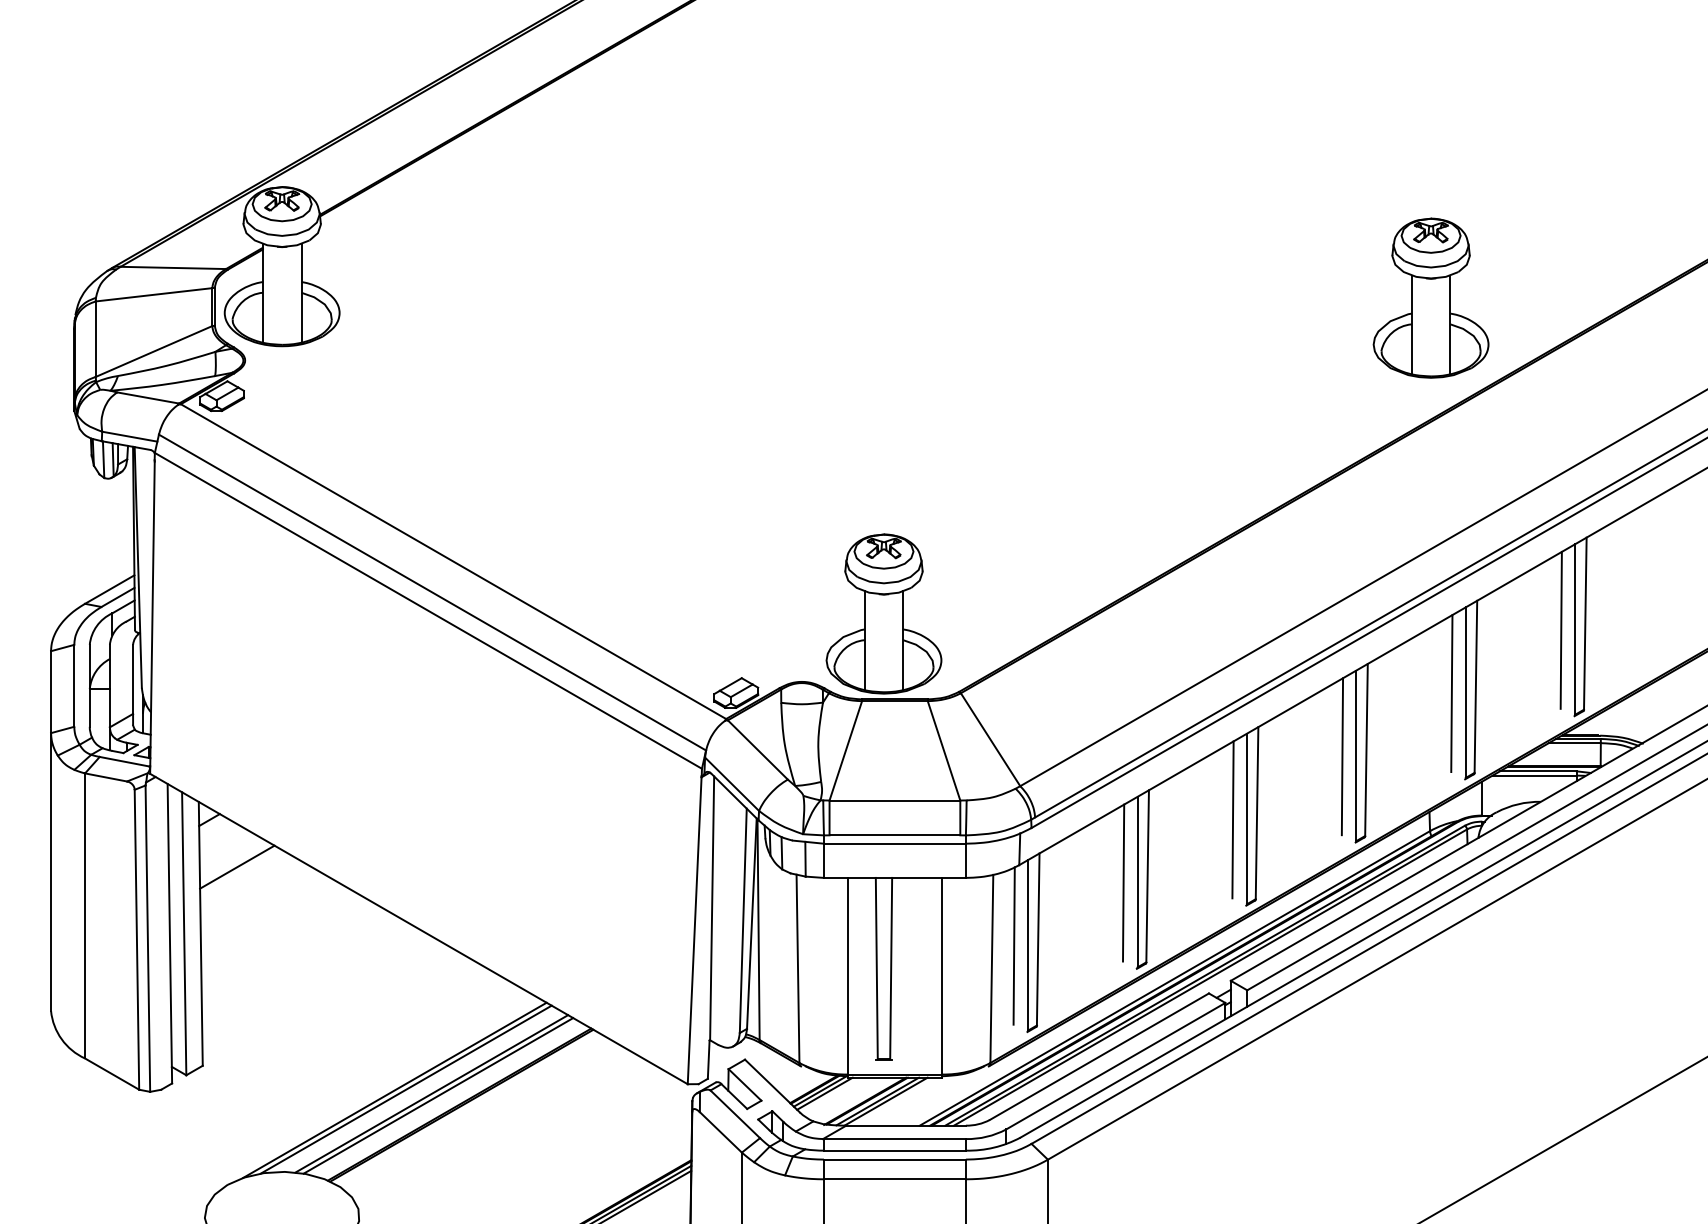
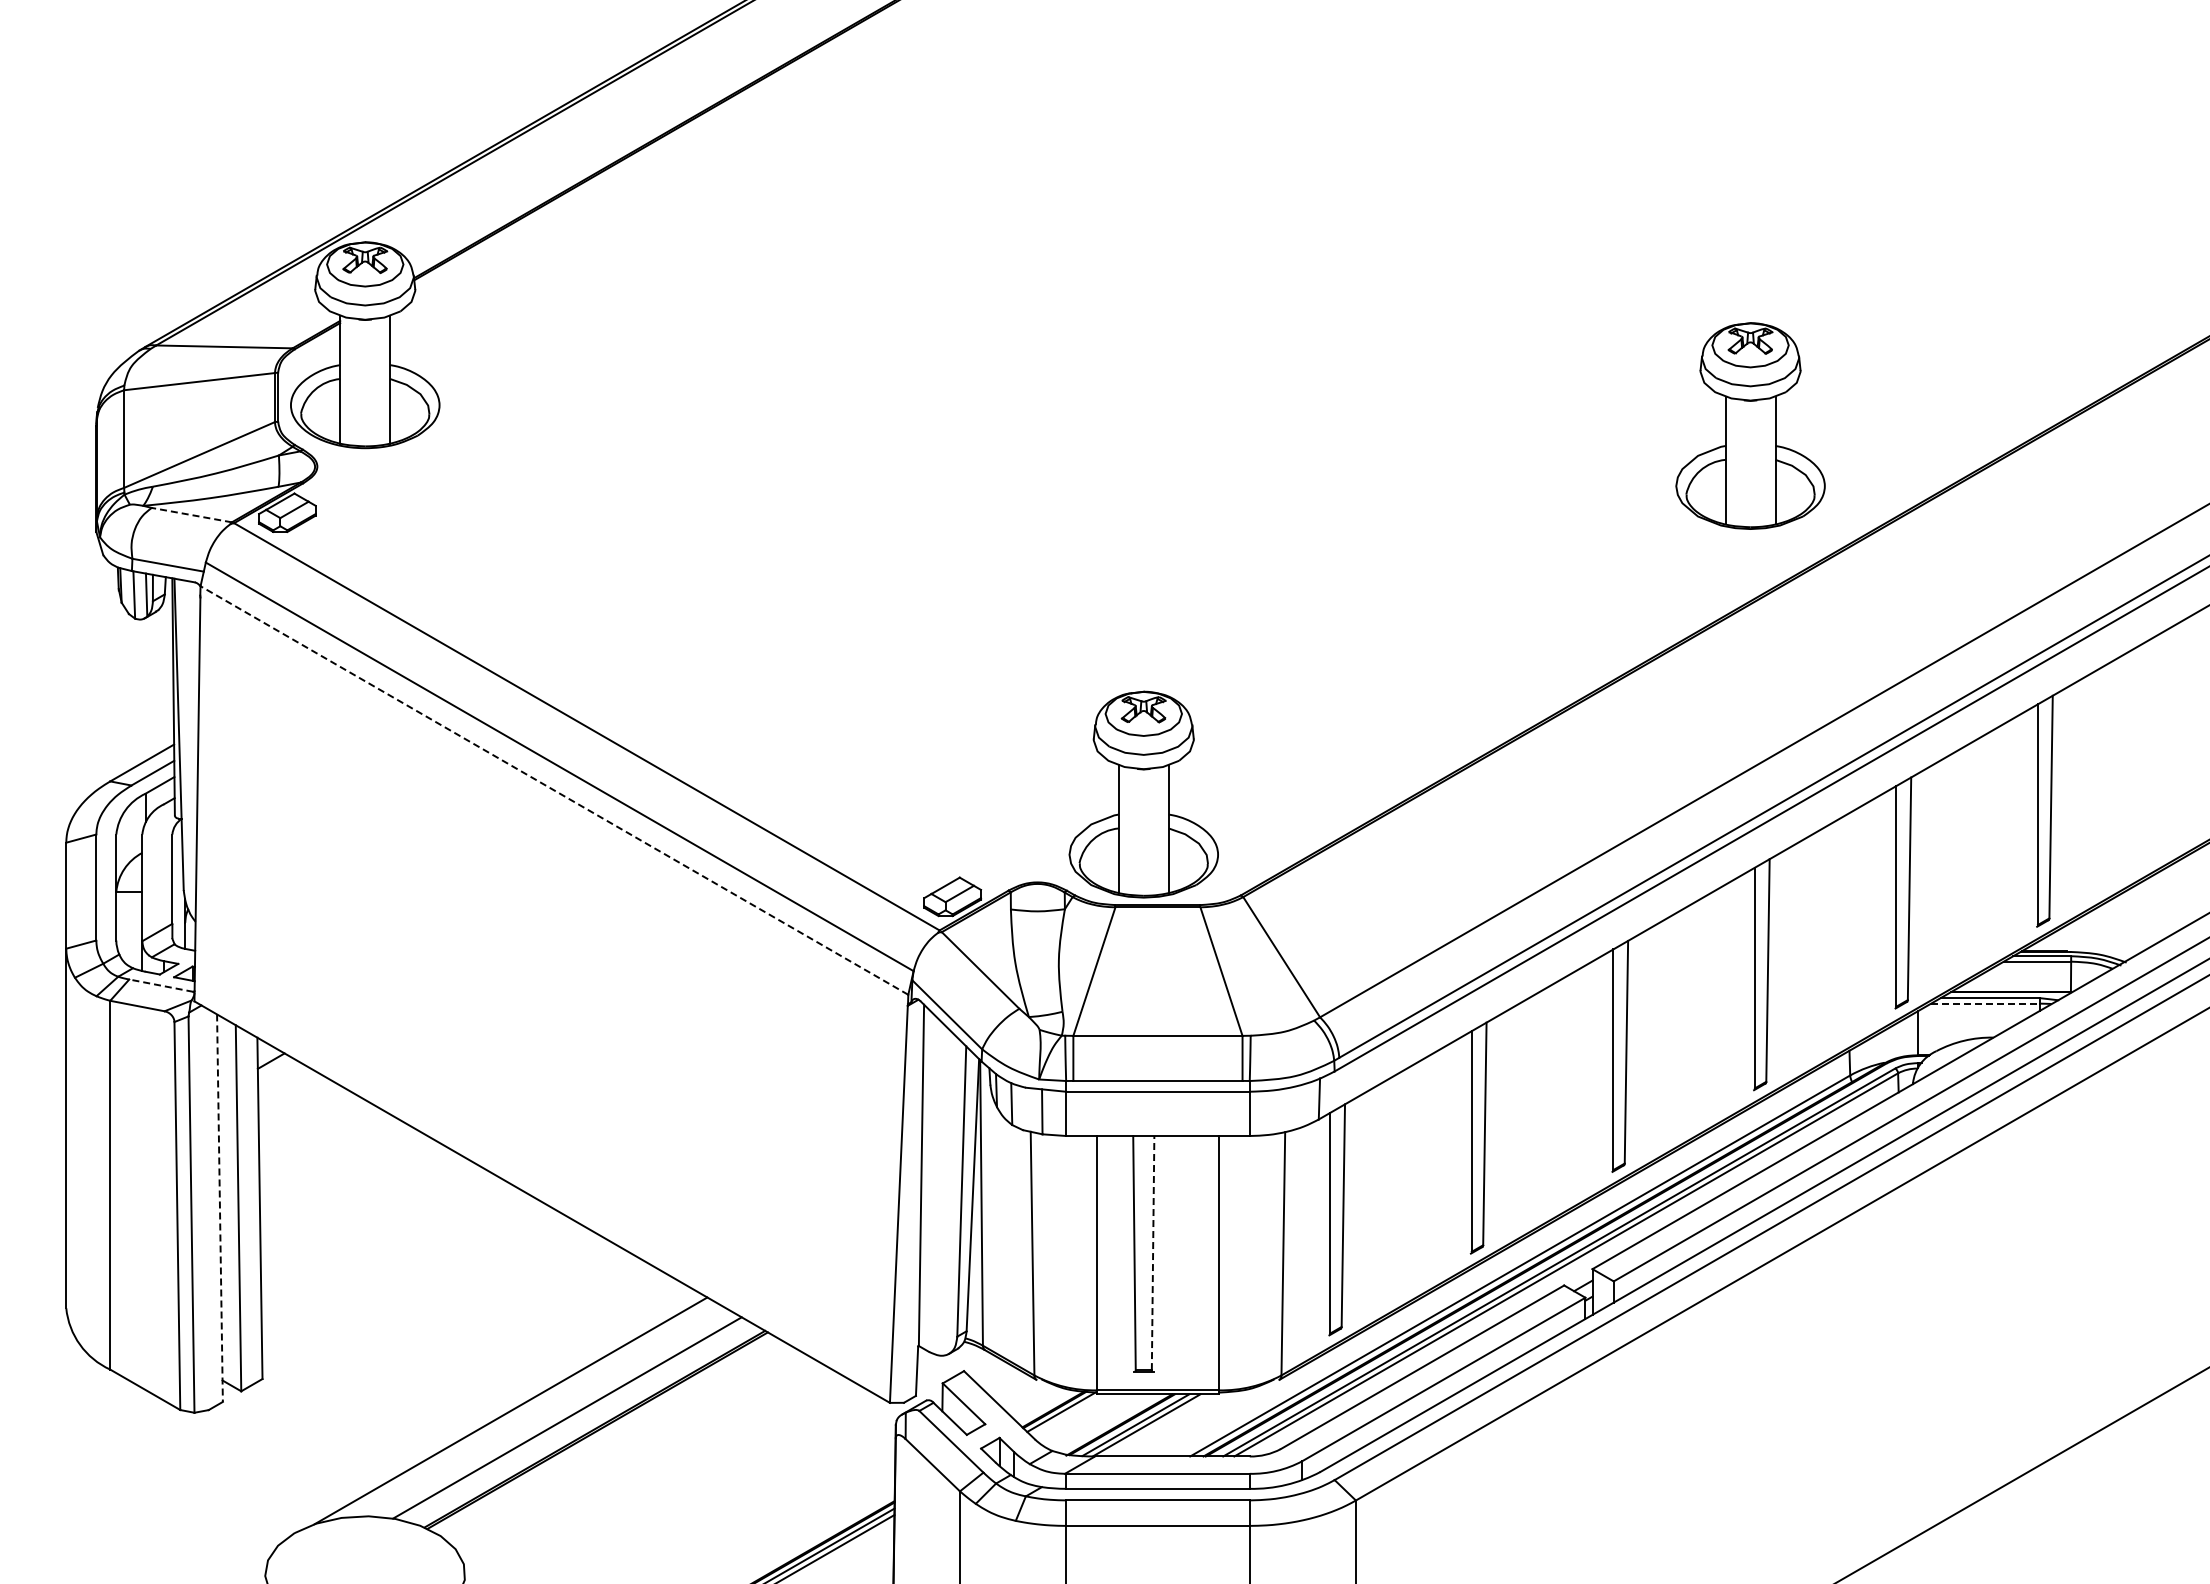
part: (1431, 297) -> (1750, 425), moved
line: (147, 398) -> (191, 515), solid -> dashed
line: (428, 610) -> (554, 790), solid -> dashed
line: (1560, 630) -> (2019, 815), removed
line: (1451, 693) -> (1878, 897), removed
line: (1342, 756) -> (1736, 978), removed
line: (124, 761) -> (161, 985), solid -> dashed
line: (1535, 775) -> (1986, 1003), solid -> dashed
line: (1233, 819) -> (1595, 1060), removed
line: (237, 866) -> (307, 1121), removed
line: (1123, 882) -> (1453, 1142), removed
line: (169, 933) -> (219, 1208), solid -> dashed
line: (1014, 945) -> (1312, 1223), removed
line: (891, 967) -> (1153, 1252), solid -> dashed
line: (406, 1089) -> (525, 1409), removed
line: (431, 1093) -> (558, 1415), removed
line: (825, 1093) -> (1067, 1414), removed

